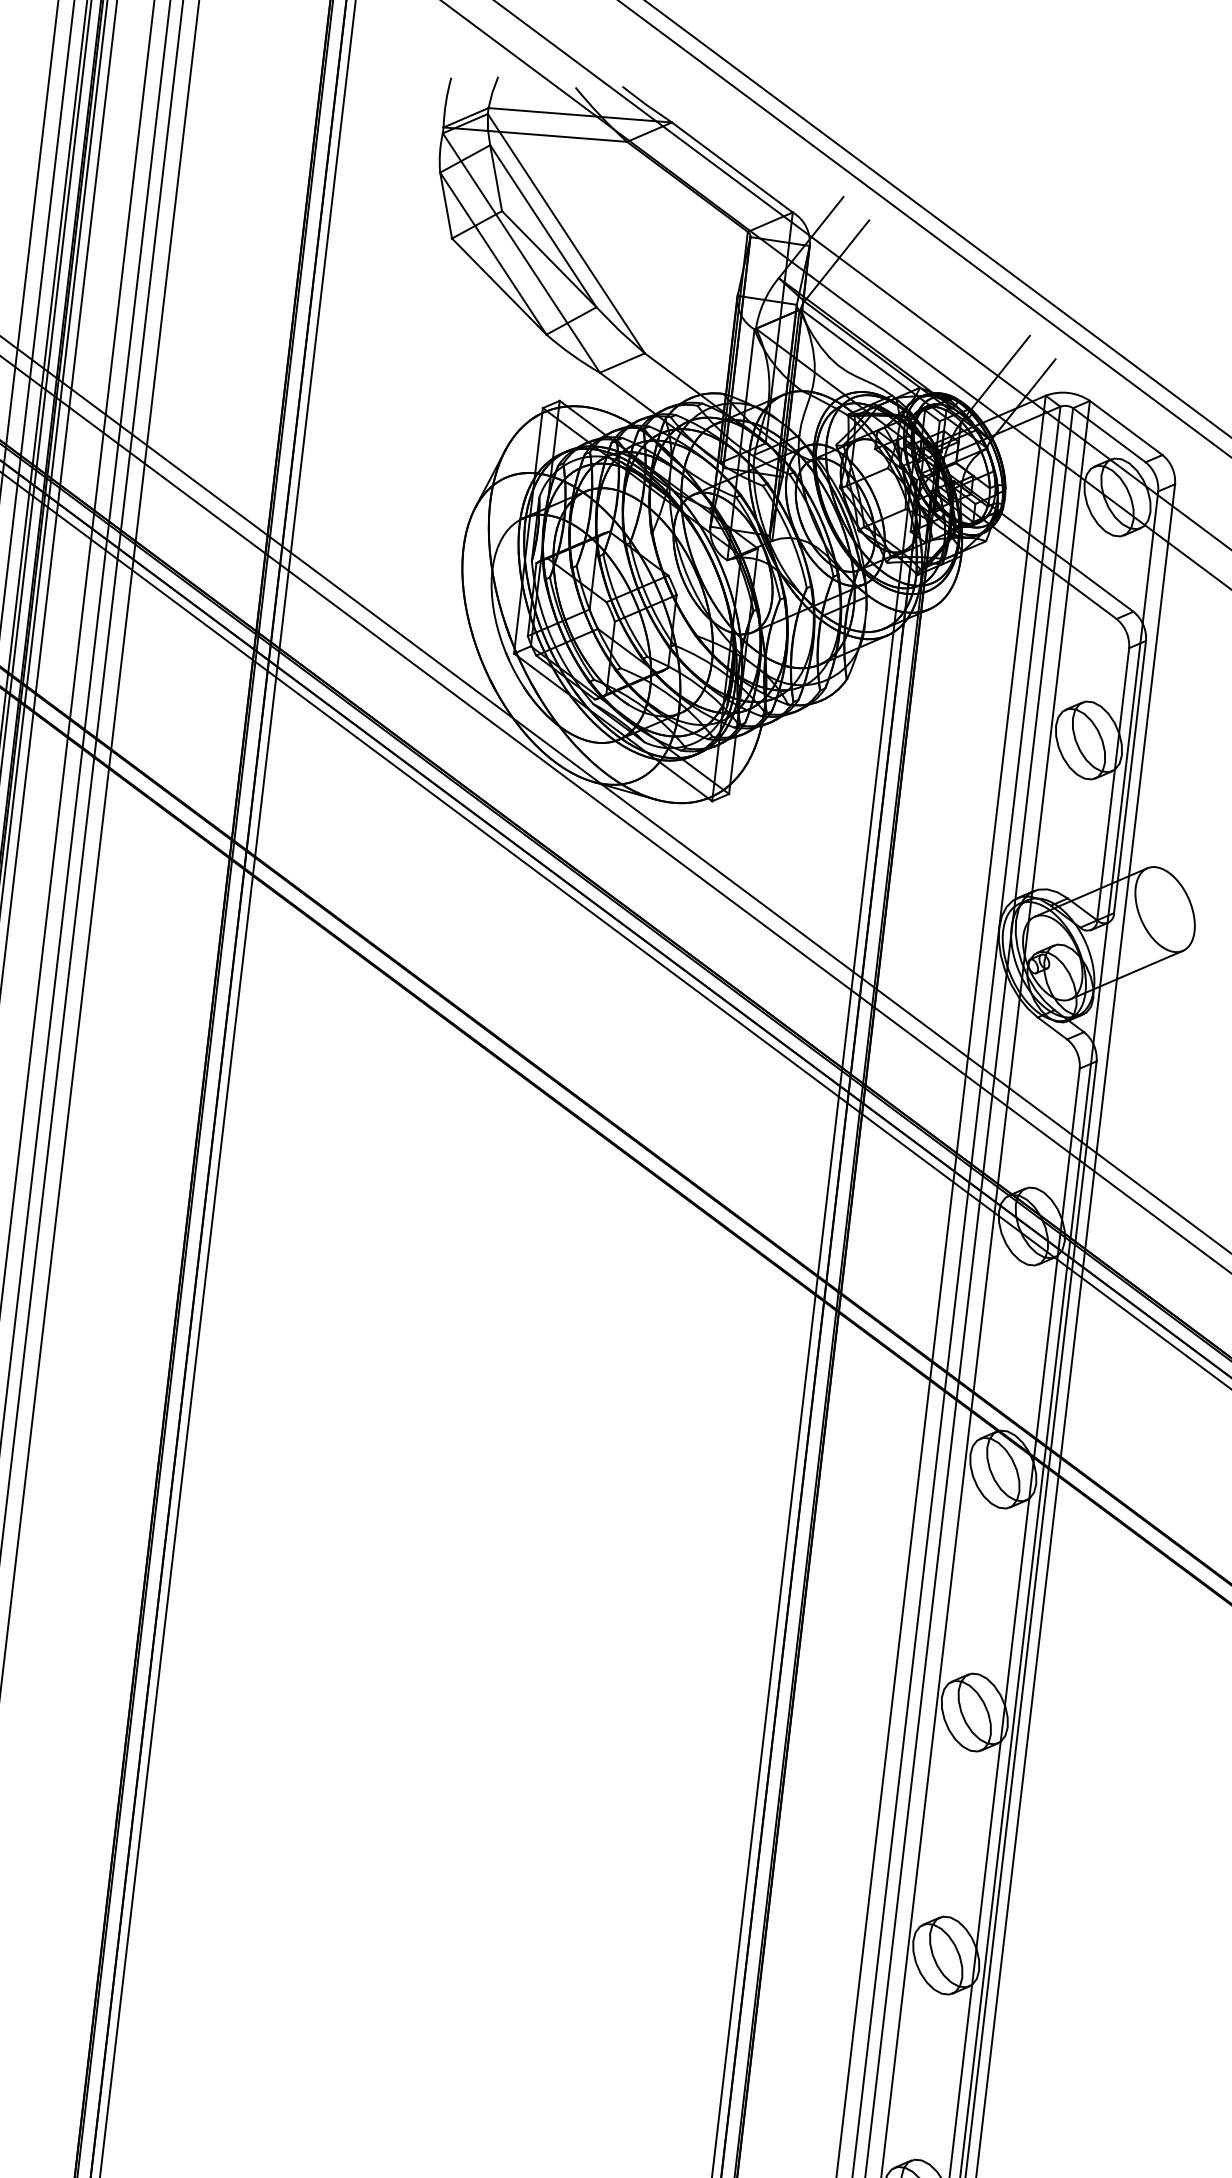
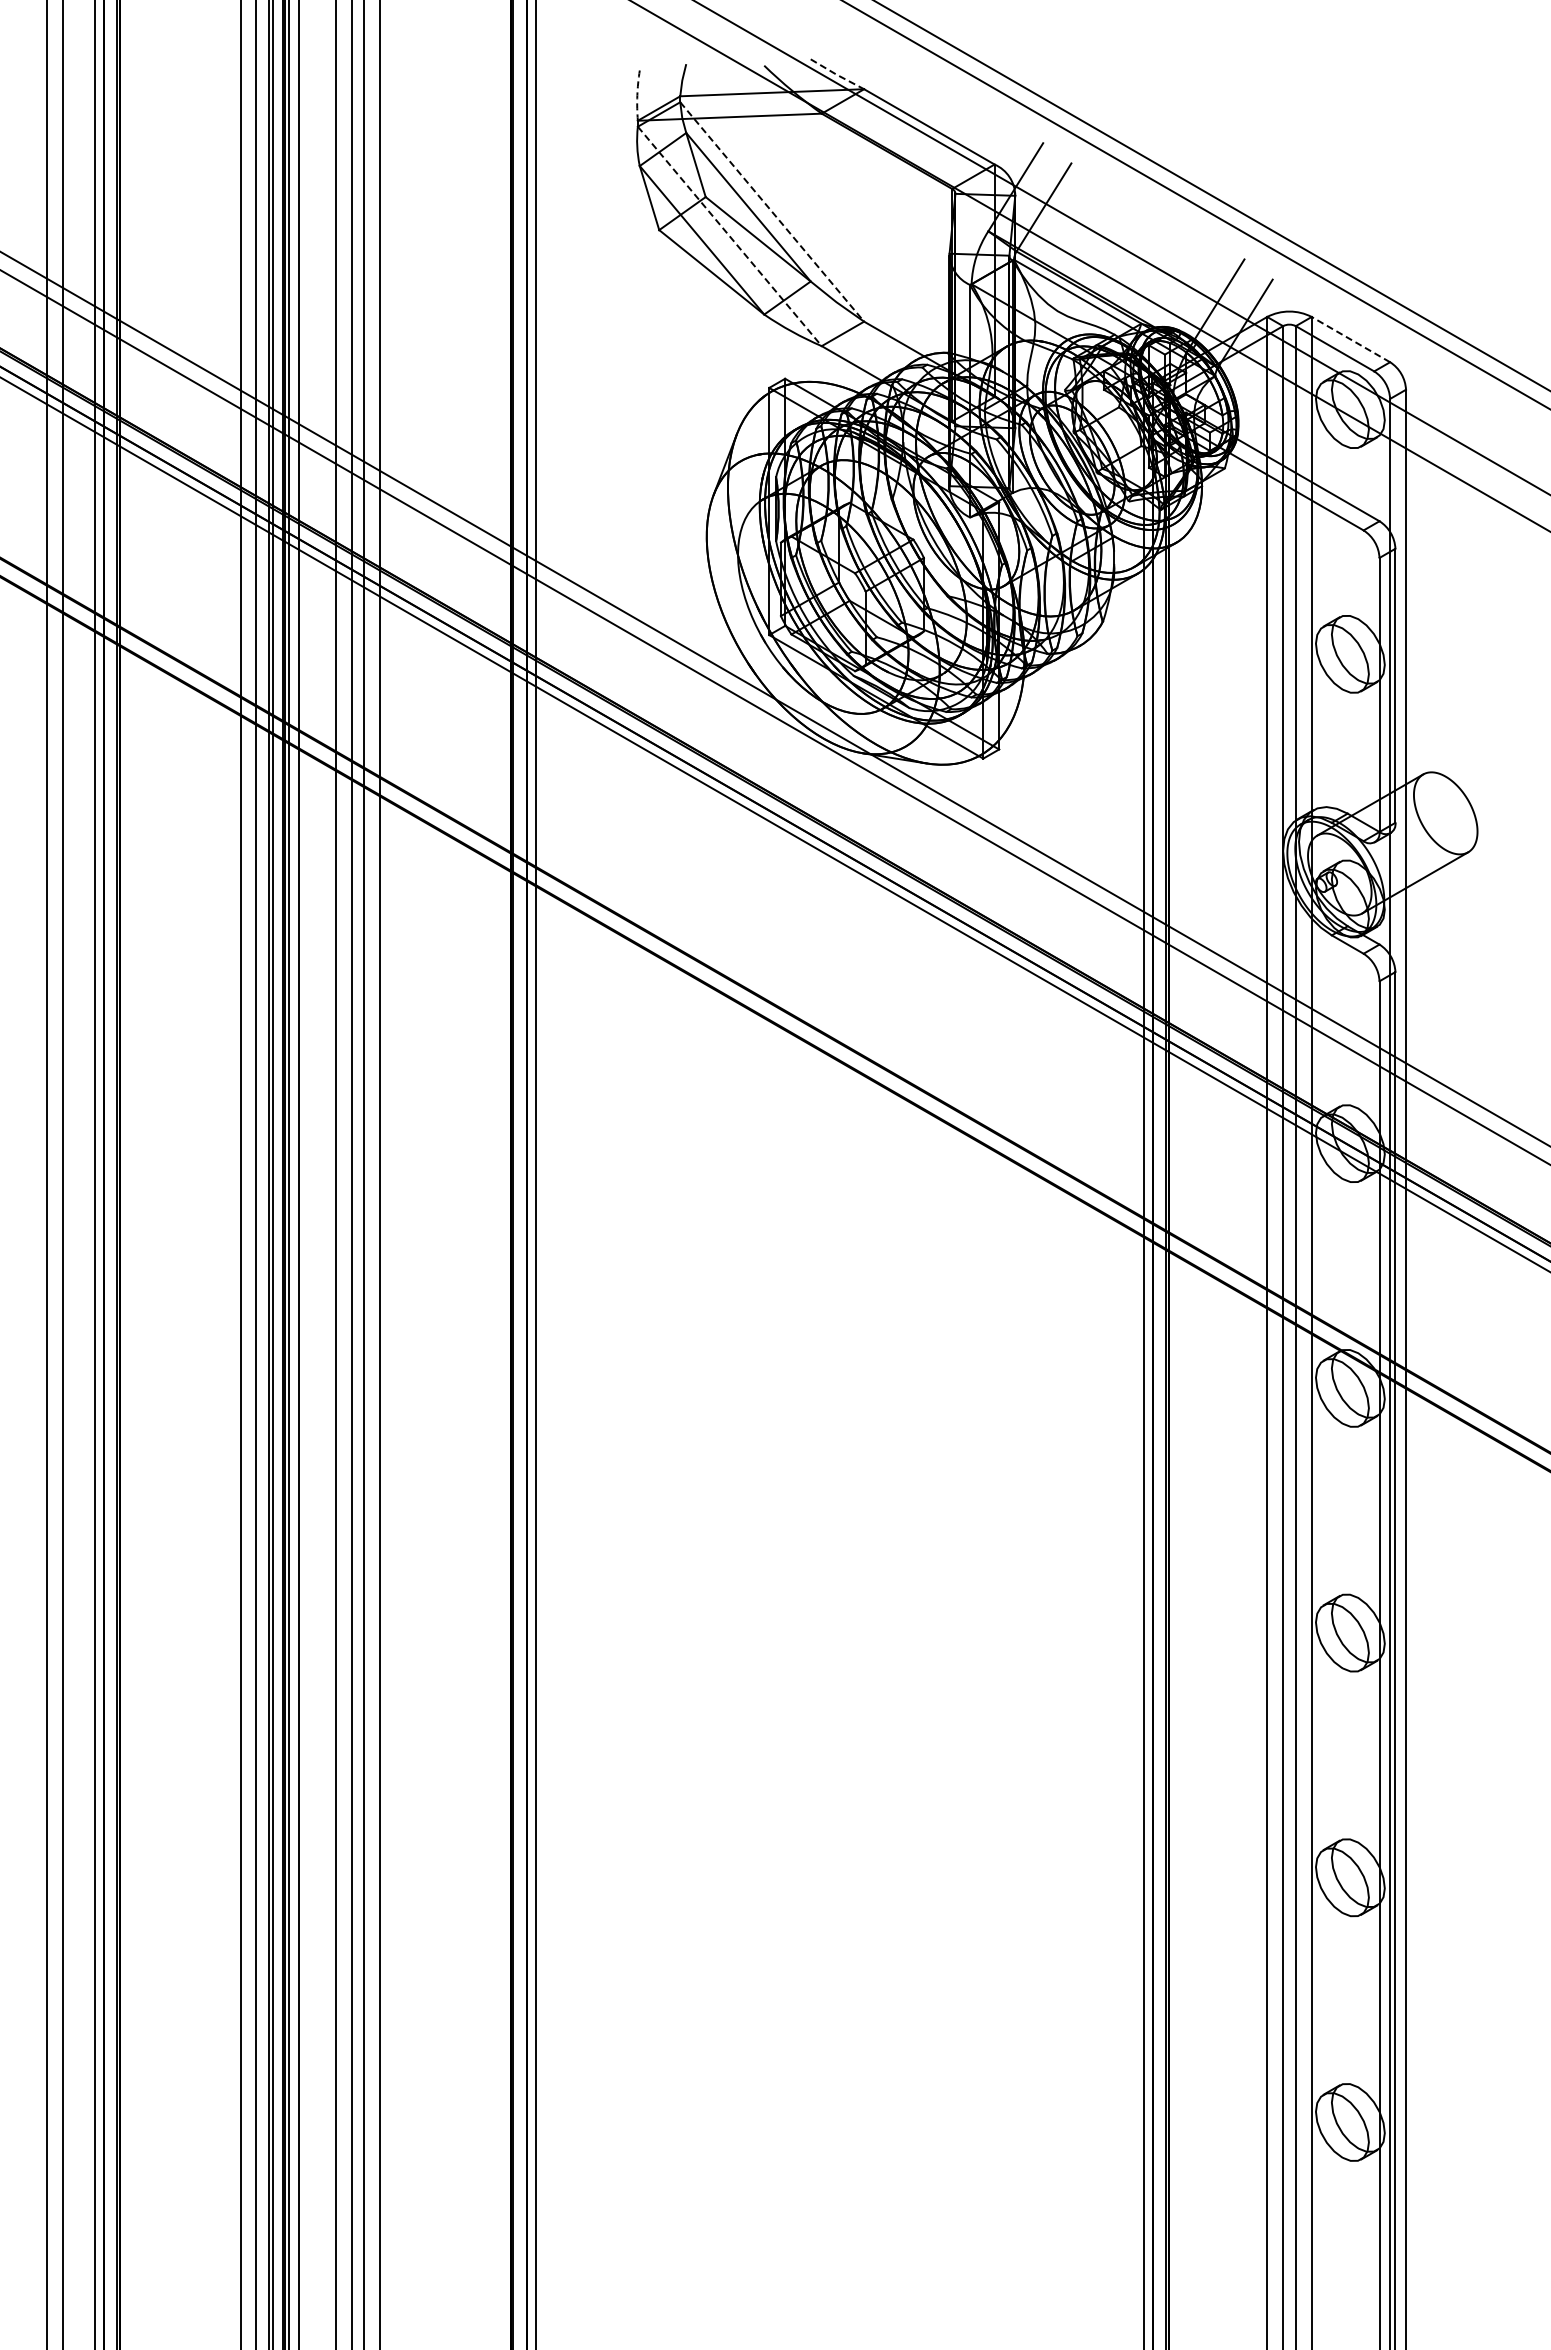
arc: (446, 102) -> (637, 95), solid -> dashed
line: (647, 105) -> (837, 75), solid -> dashed
line: (566, 234) -> (772, 212), solid -> dashed
line: (522, 253) -> (730, 236), solid -> dashed
line: (1125, 427) -> (1350, 339), solid -> dashed

